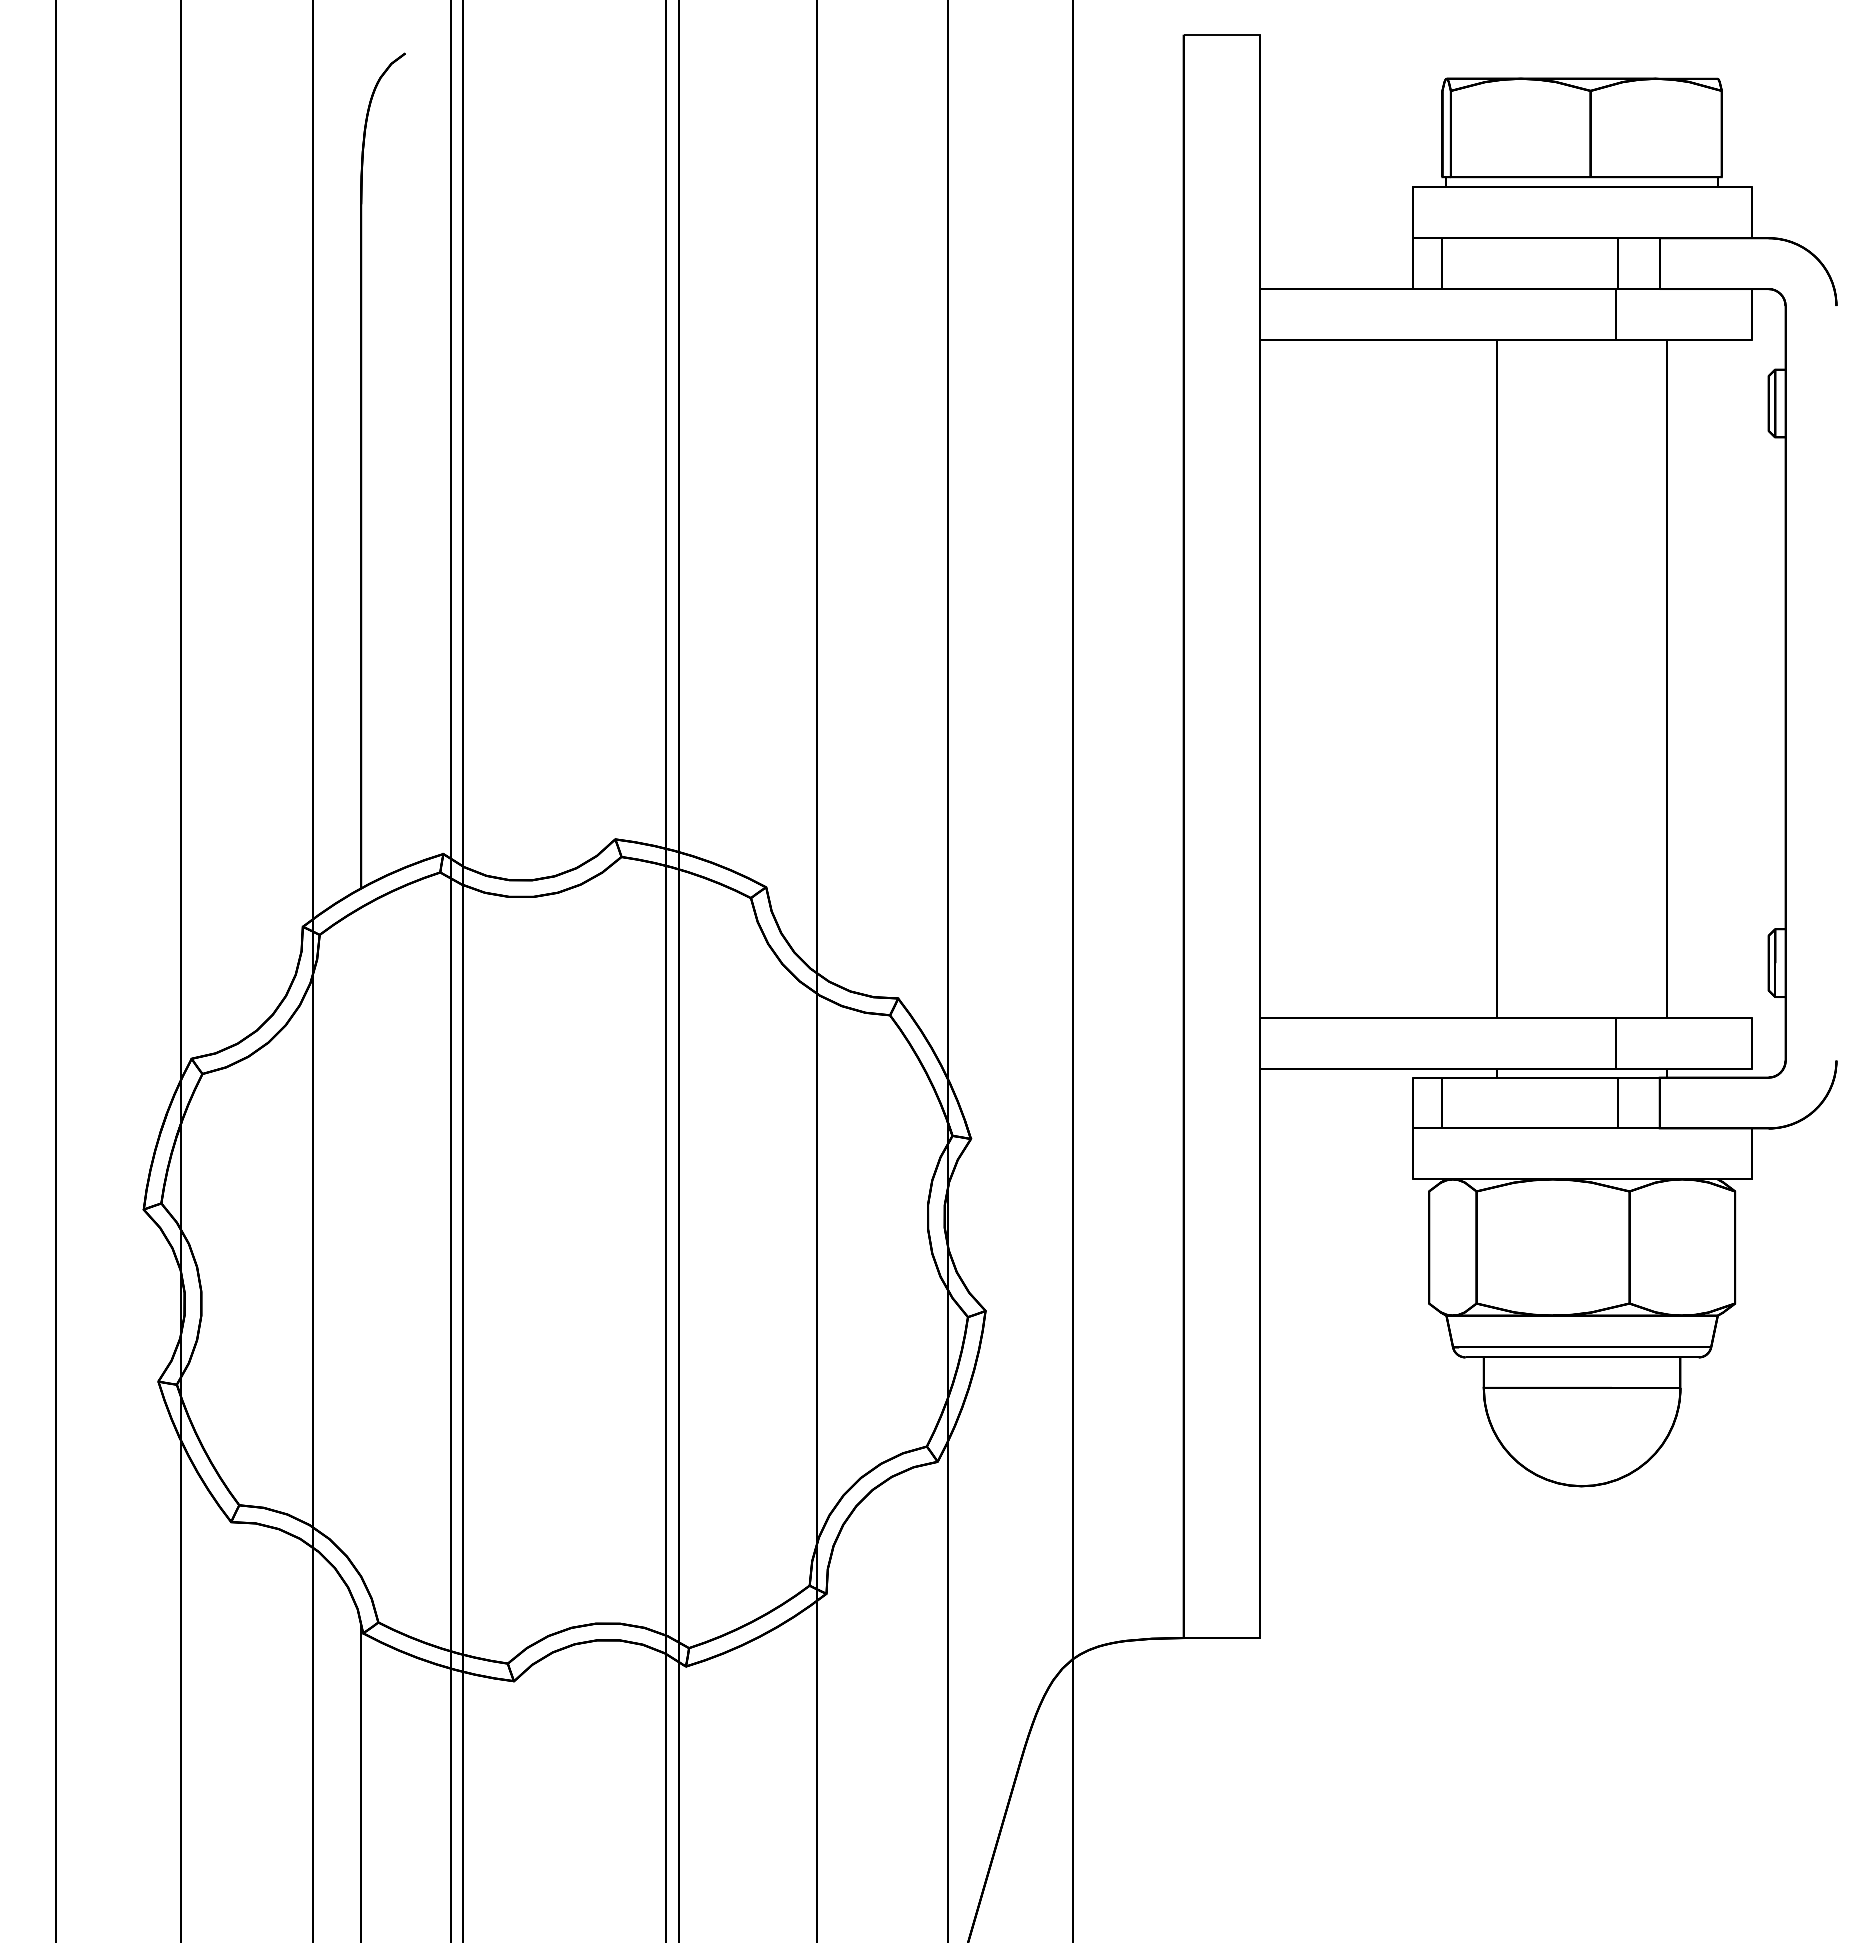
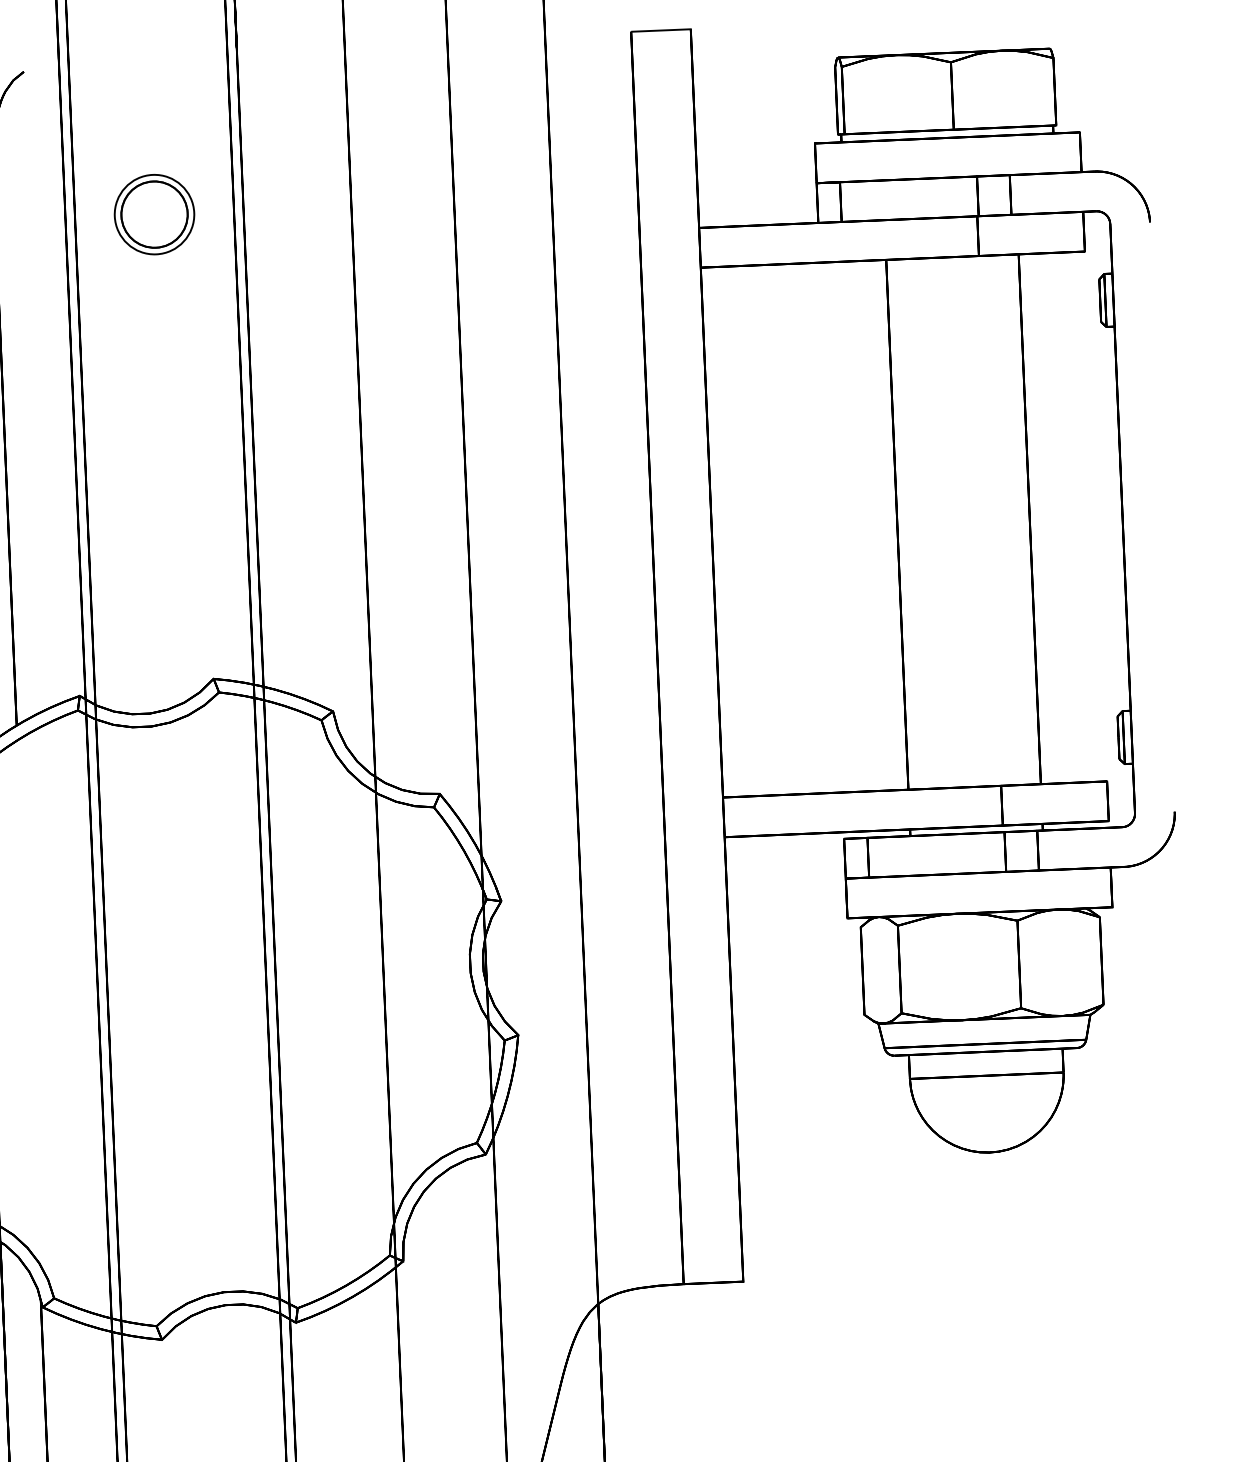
part: (564, 242) -> (154, 214), added

